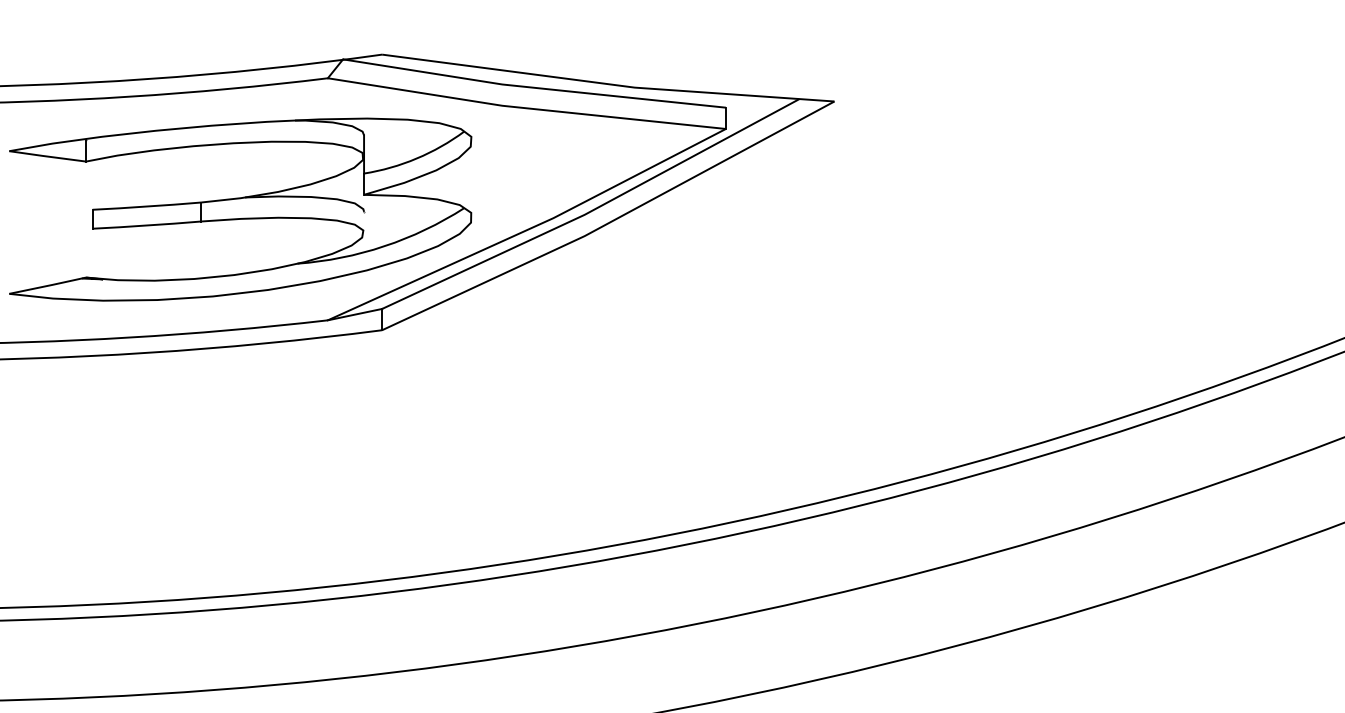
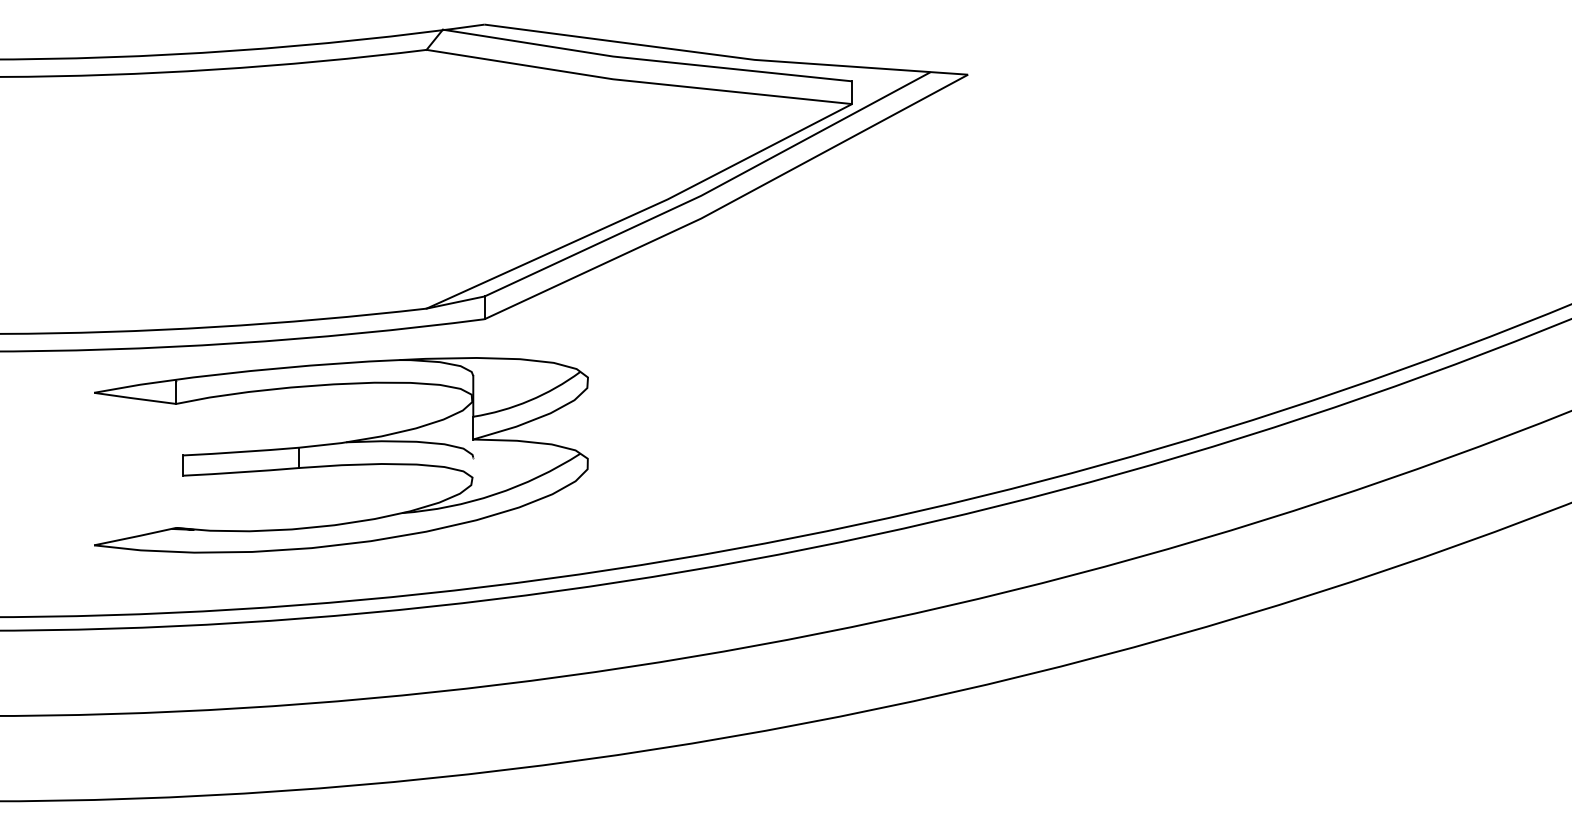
part: (240, 209) -> (341, 455), moved

